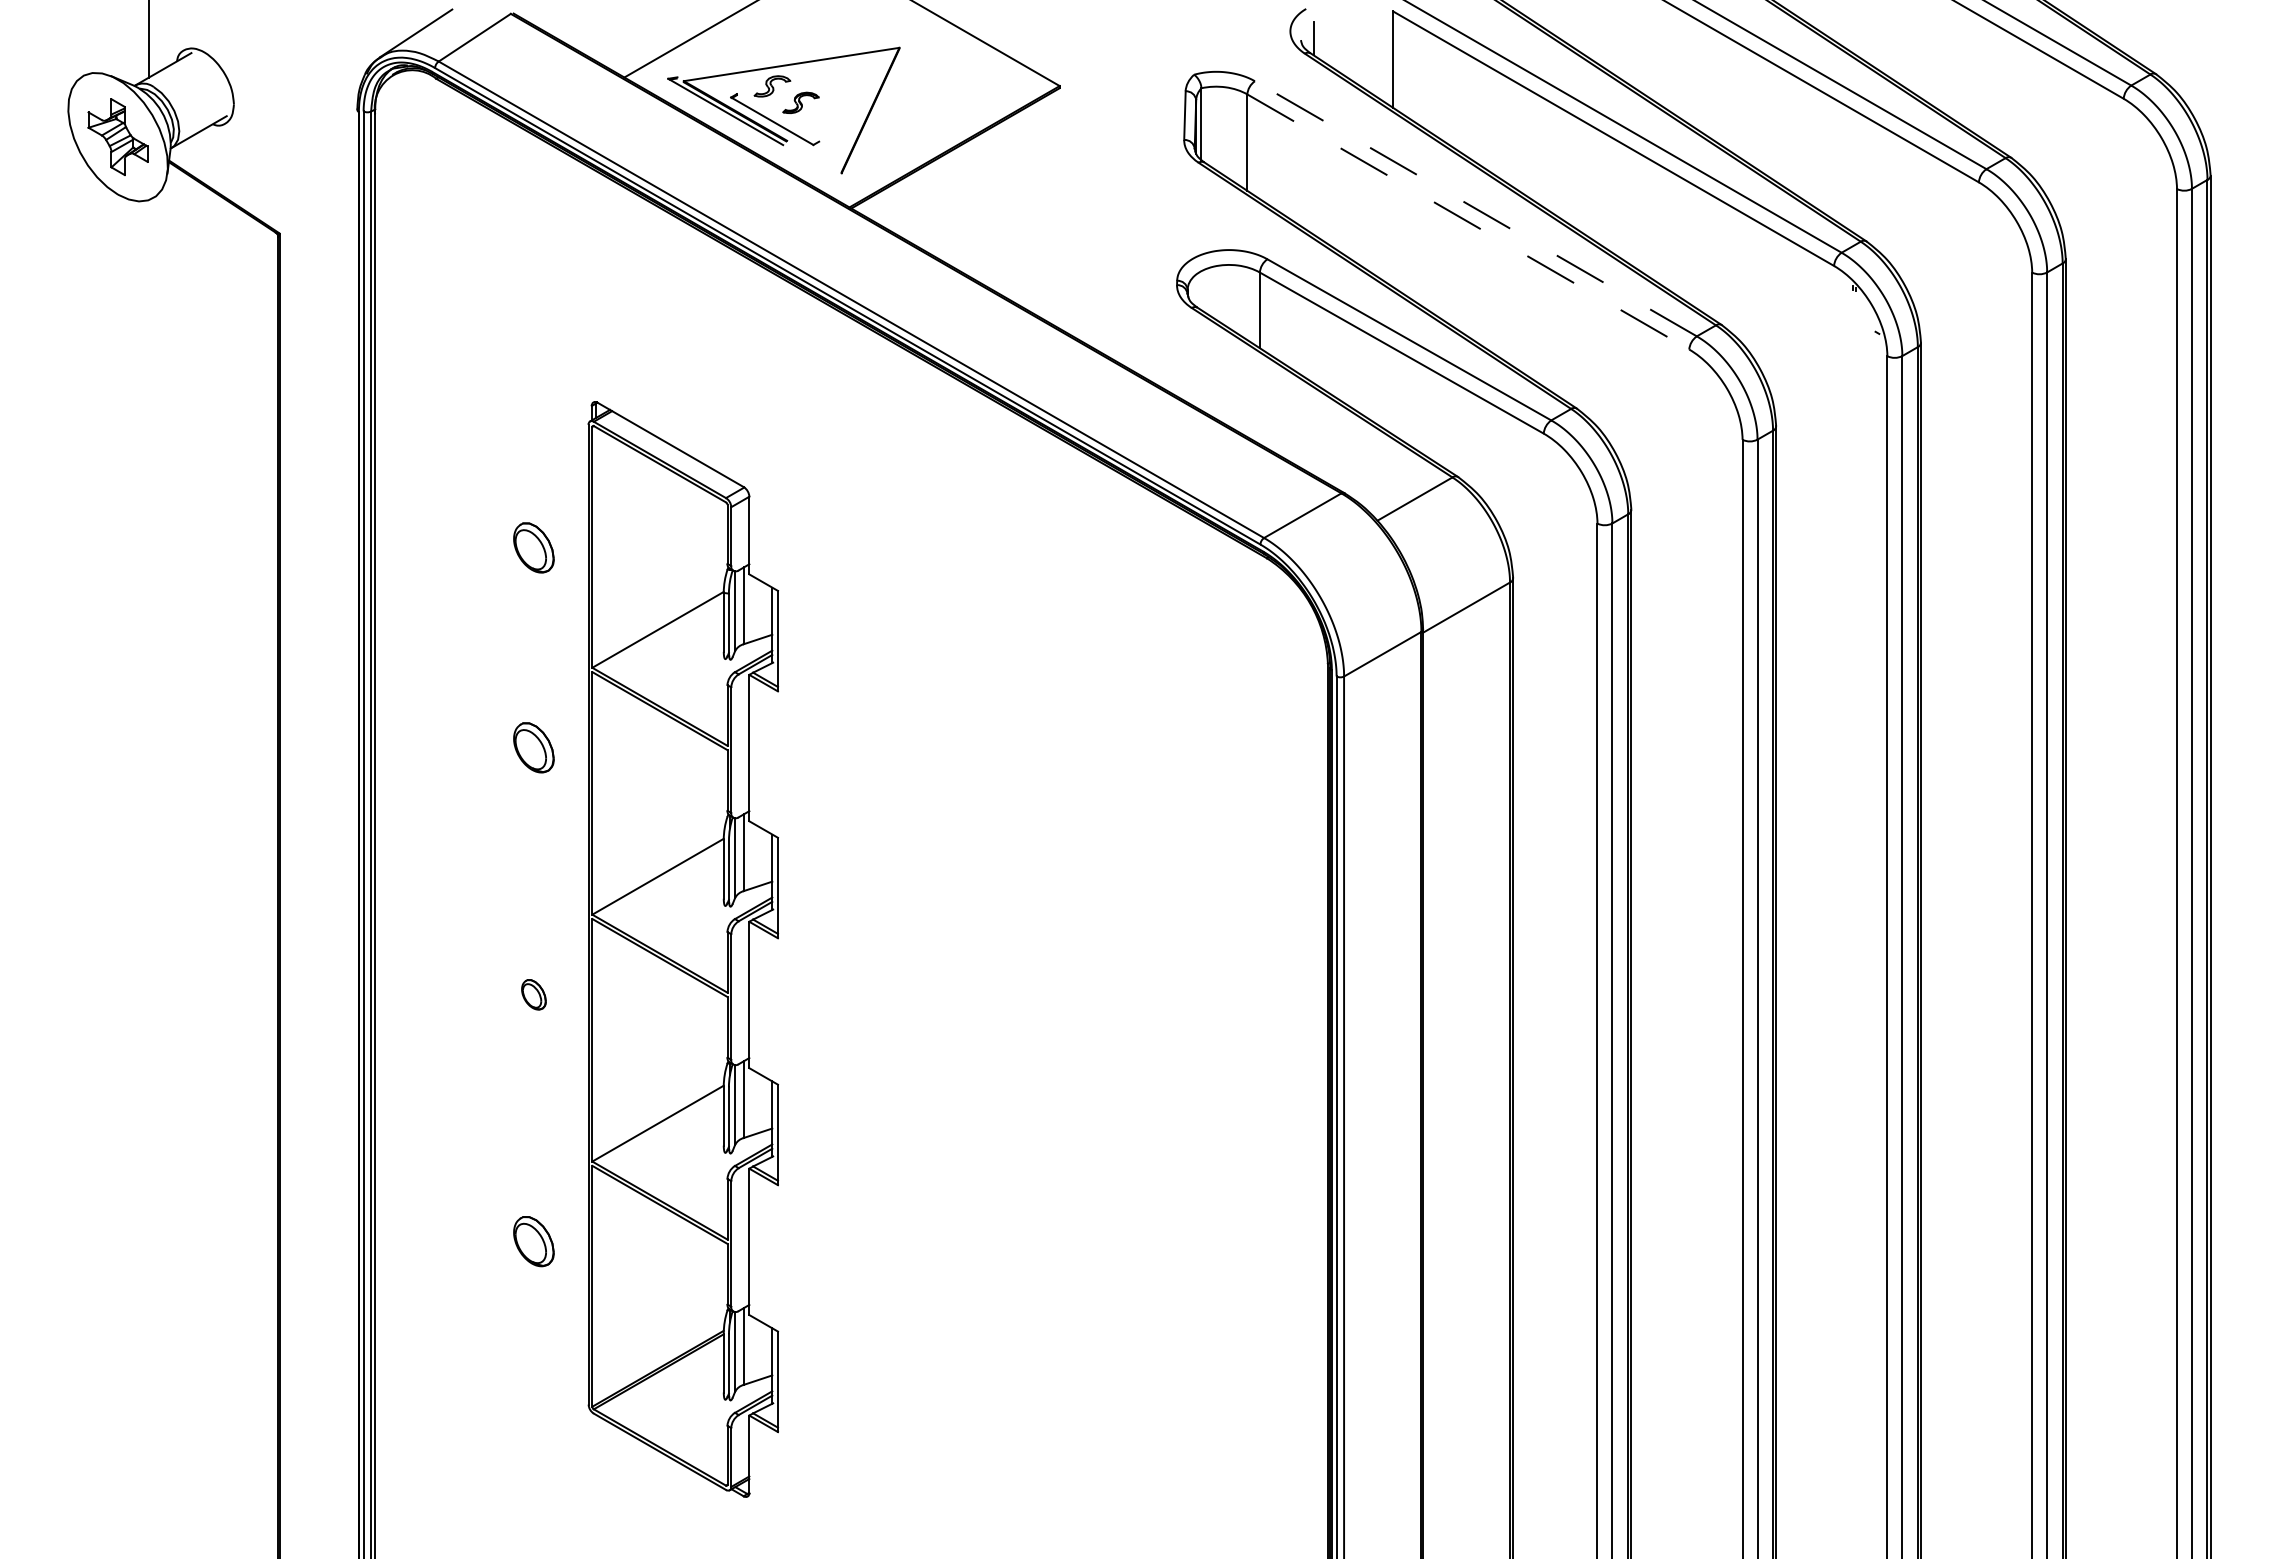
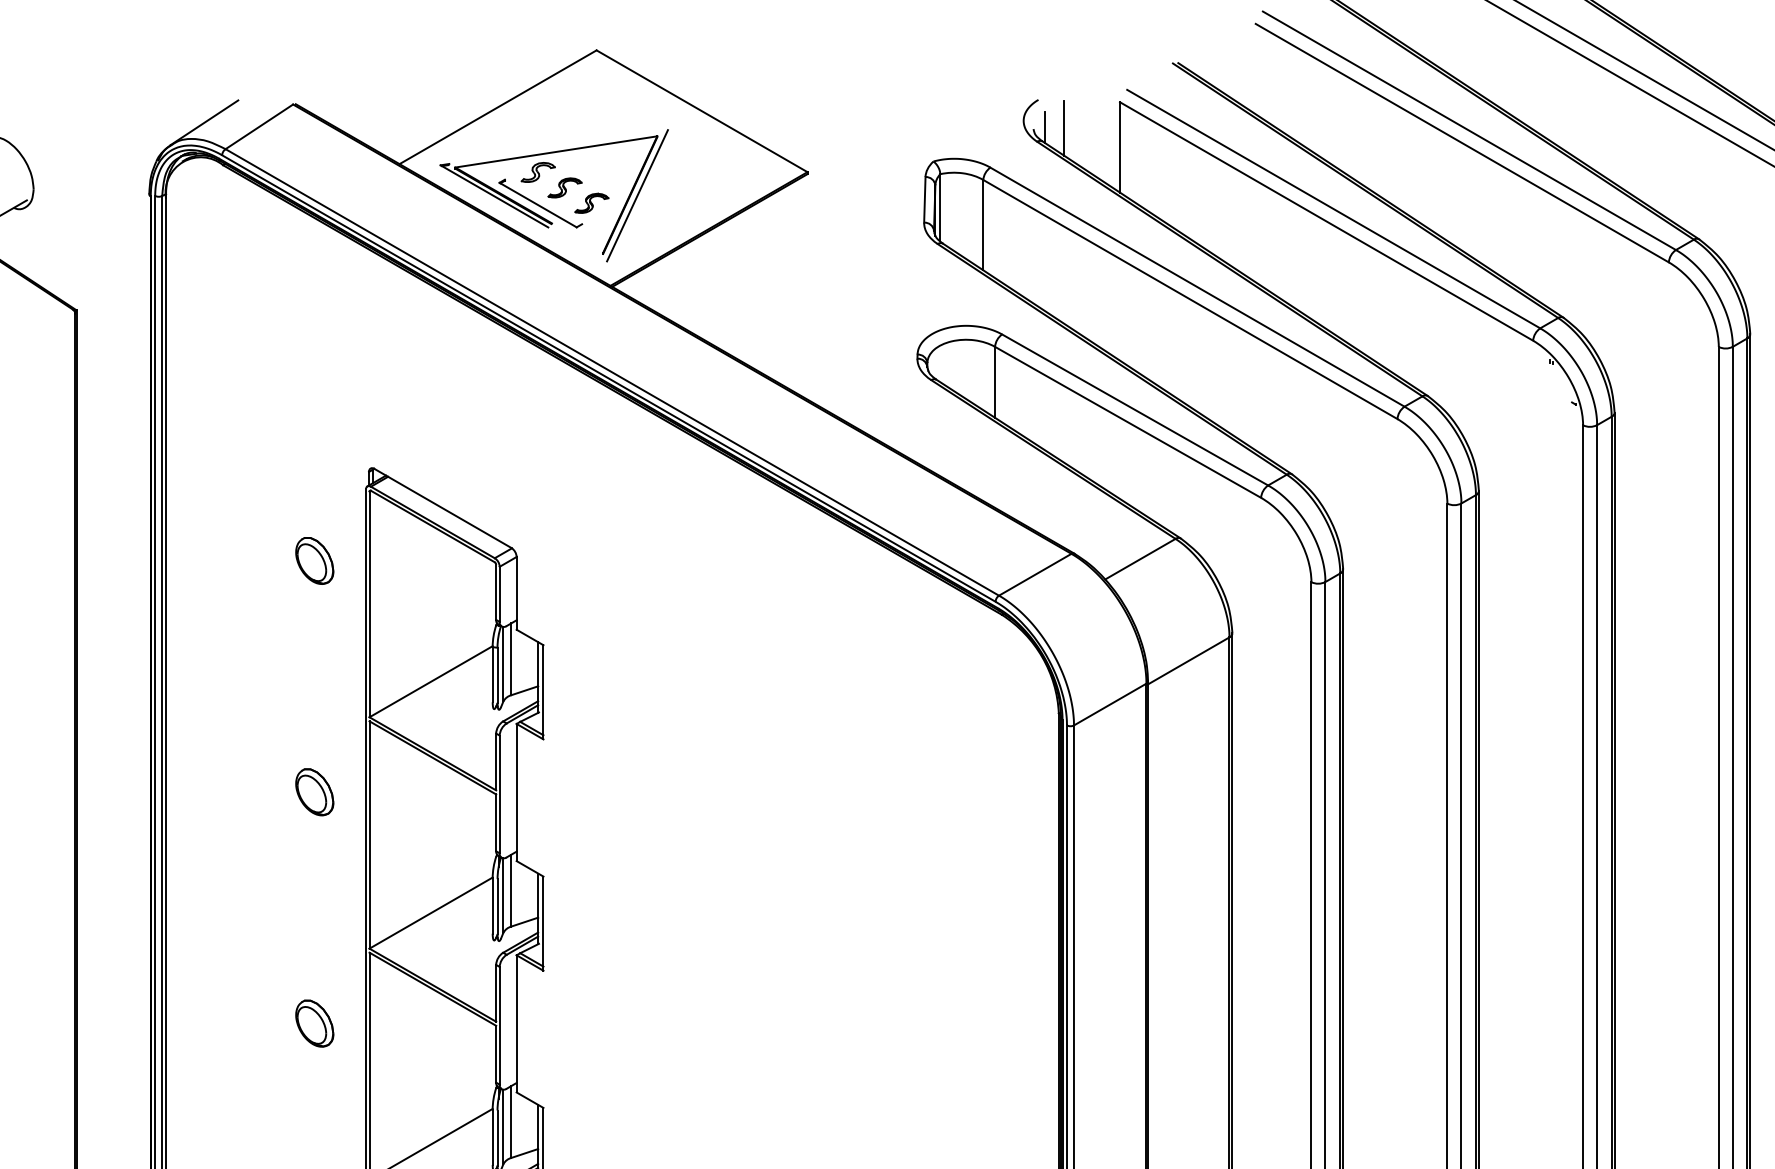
line: (1333, 39) -> (1064, 128), added
line: (877, 111) -> (636, 195), added
part: (829, 119) -> (591, 203), added
line: (1475, 208) -> (1197, 286), dashed -> solid
line: (1468, 222) -> (1190, 299), dashed -> solid
part: (533, 547) -> (314, 560), moved
part: (533, 994) -> (314, 1023), size x1.67

